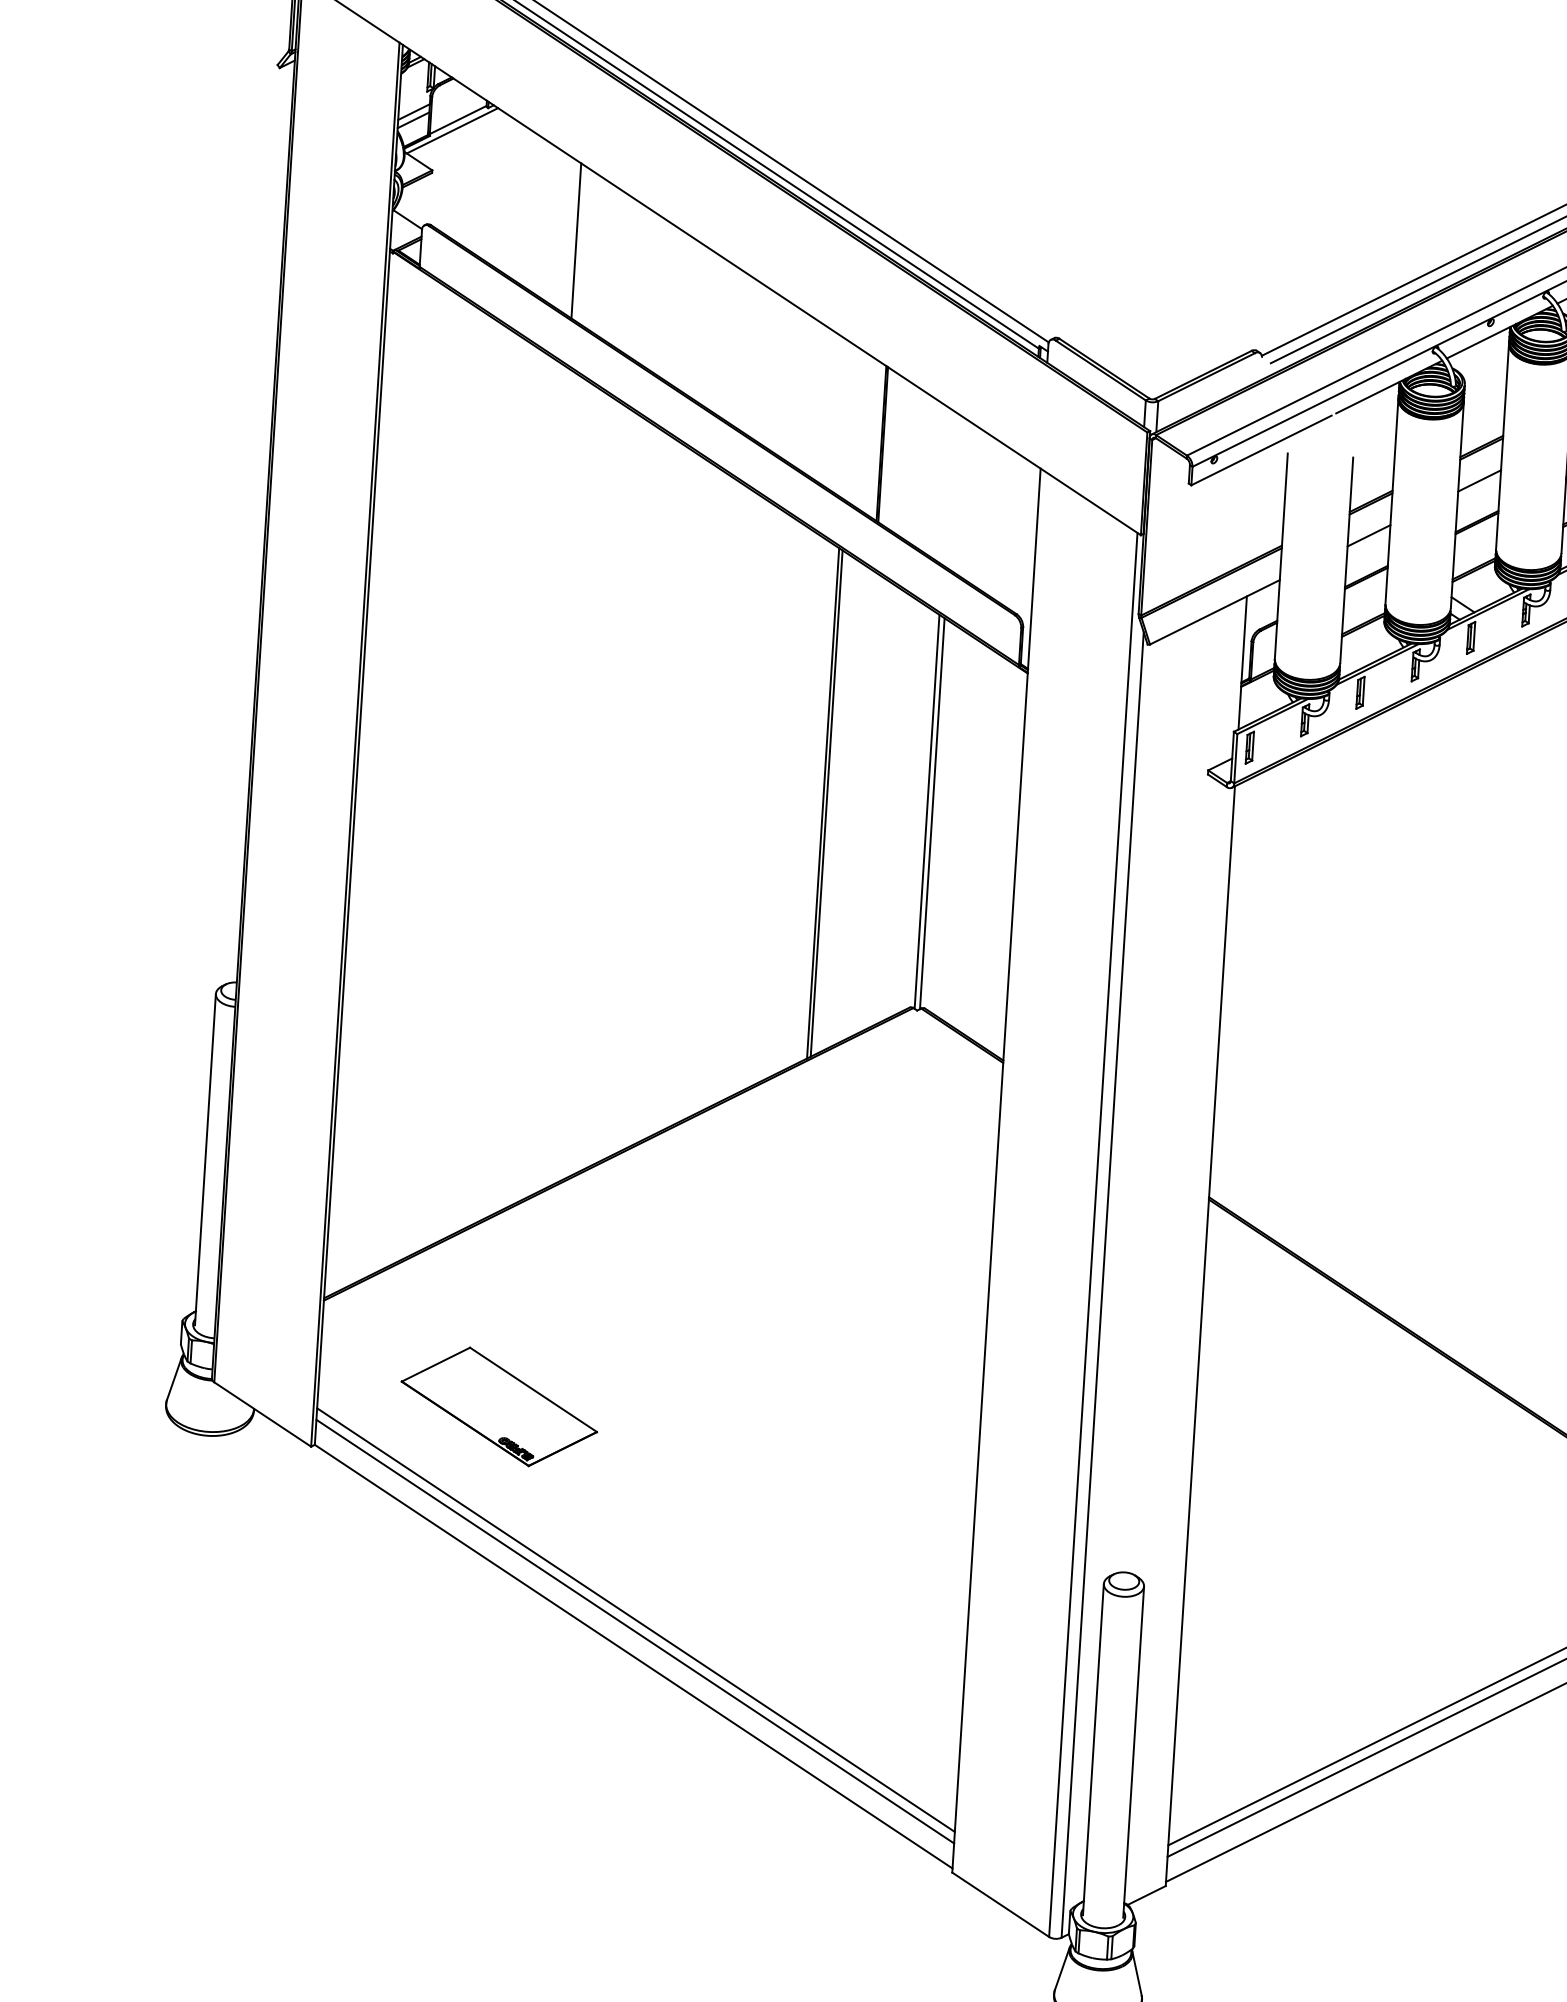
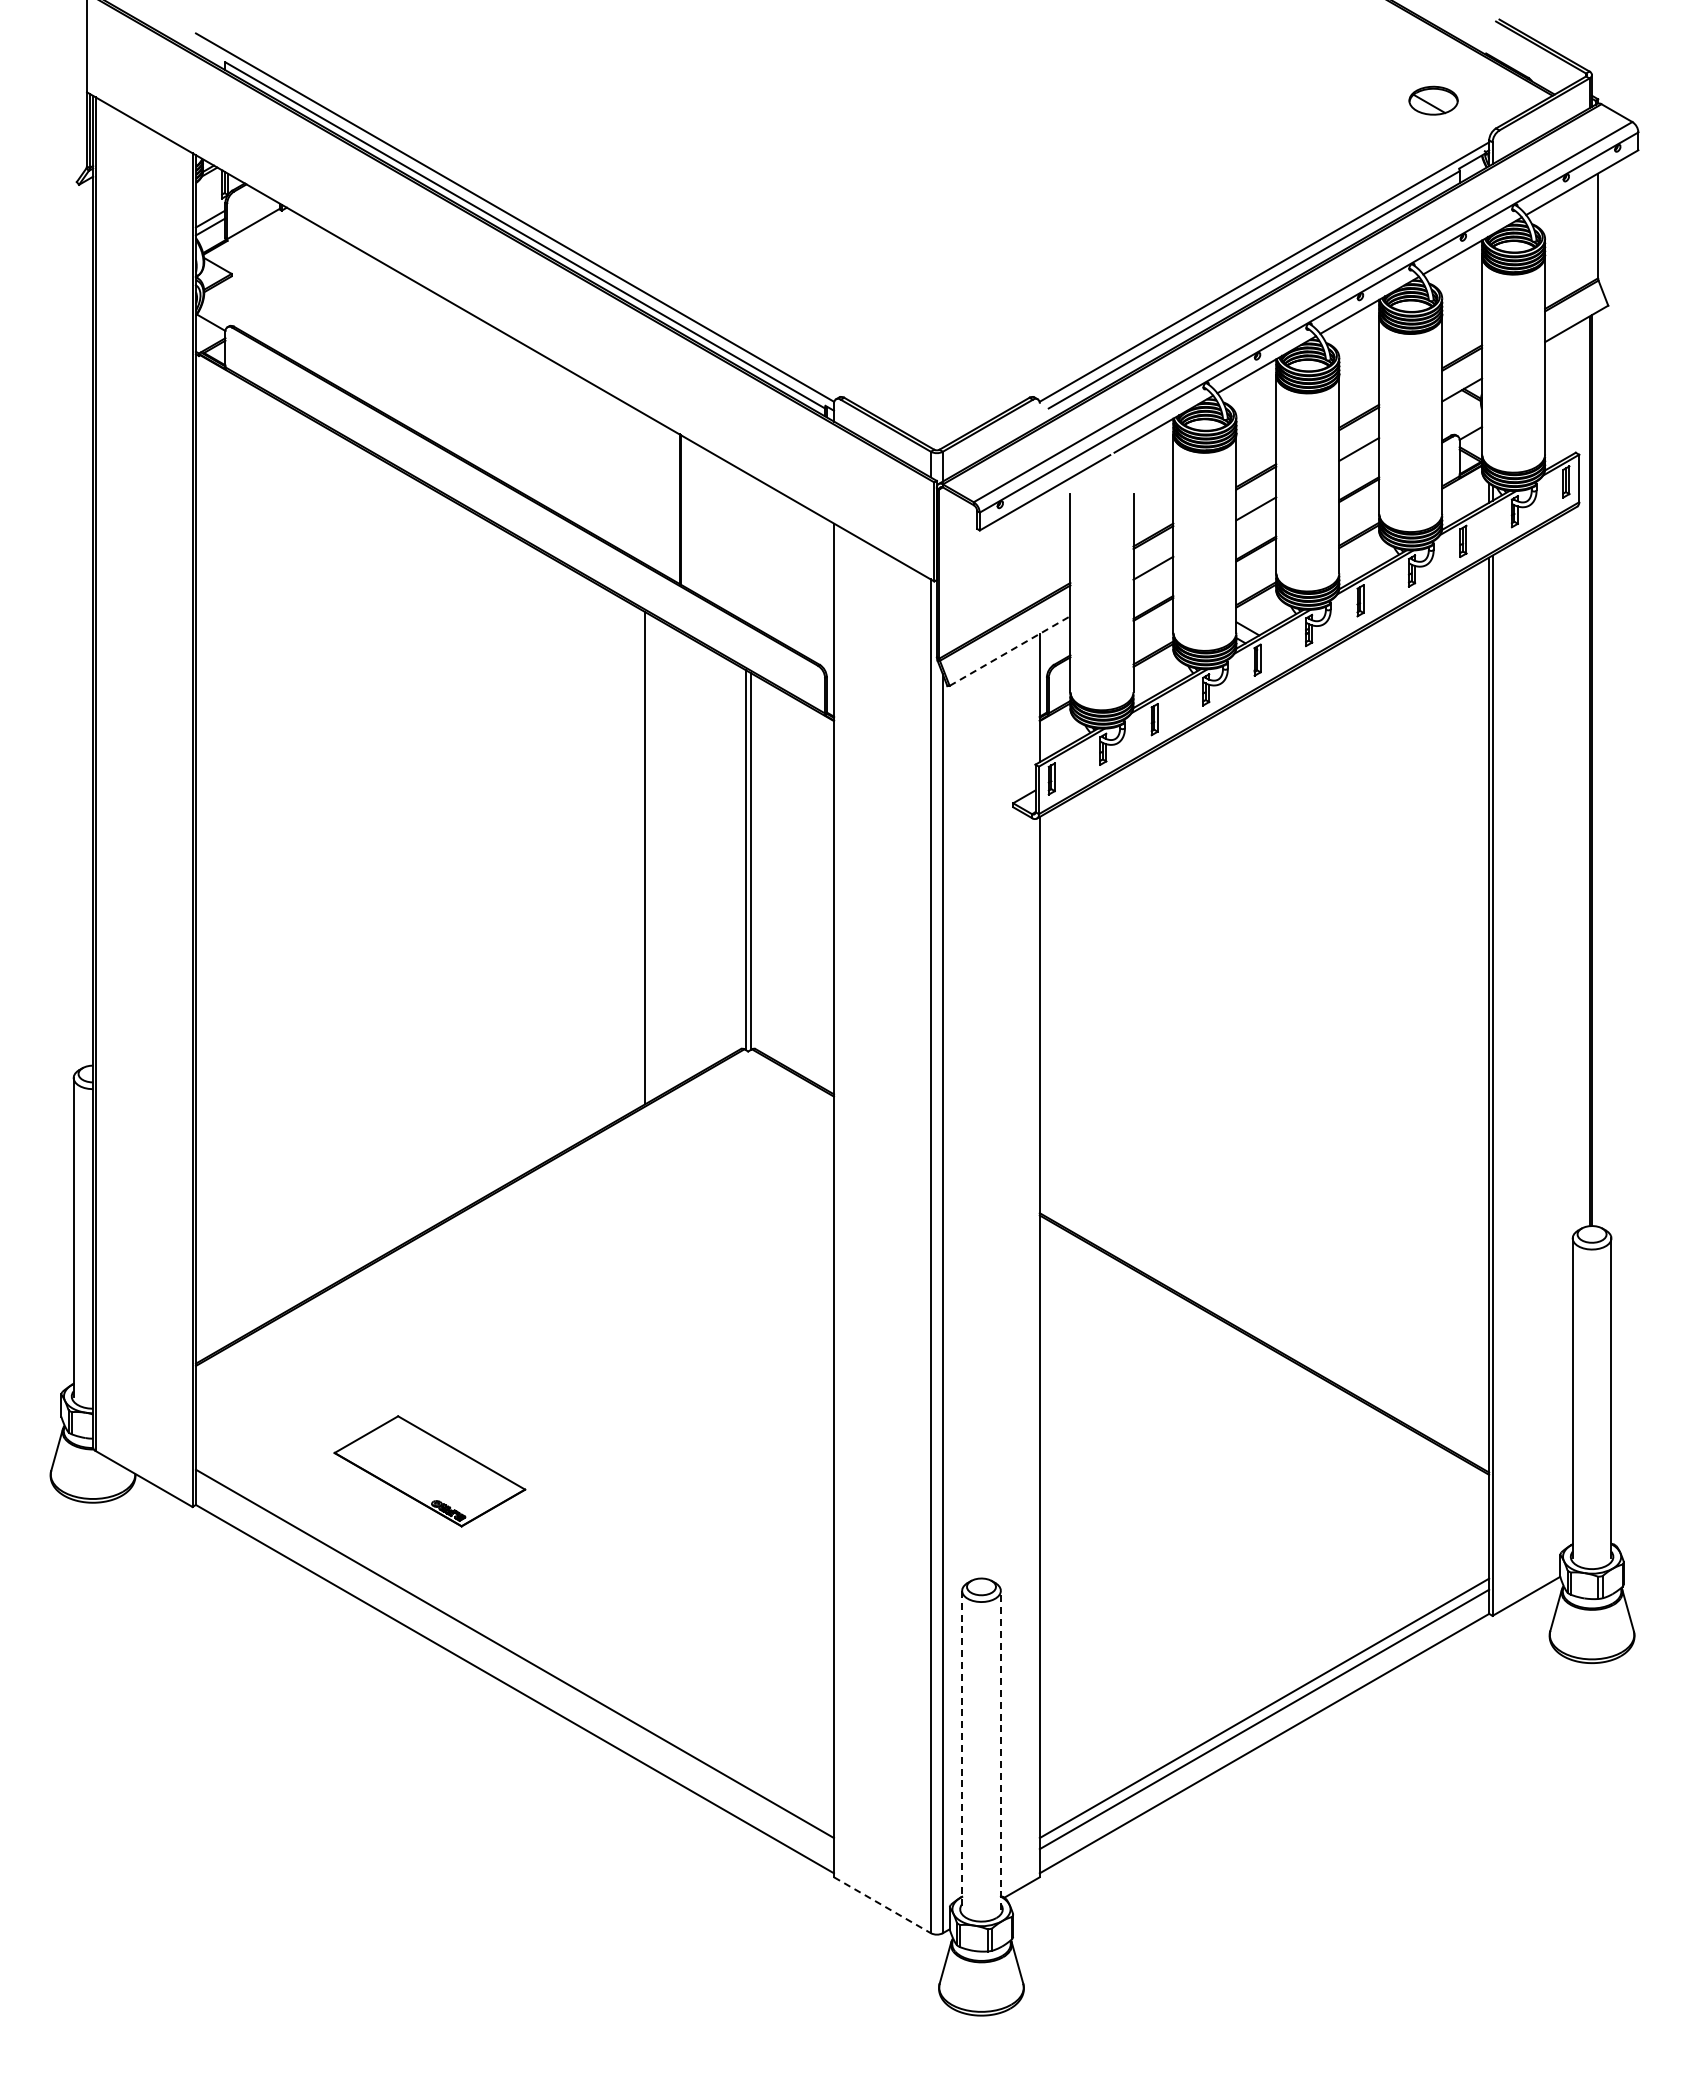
line: (452, 130) -> (248, 234), removed
line: (576, 240) -> (374, 332), removed
line: (1215, 612) -> (1010, 651), solid -> dashed
line: (826, 803) -> (648, 858), removed
part: (498, 1407) -> (429, 1471), moved
line: (634, 1631) -> (514, 1664), removed
line: (1093, 1749) -> (962, 1750), solid -> dashed
line: (1133, 1751) -> (1000, 1750), solid -> dashed
line: (1000, 1905) -> (882, 1905), solid -> dashed

